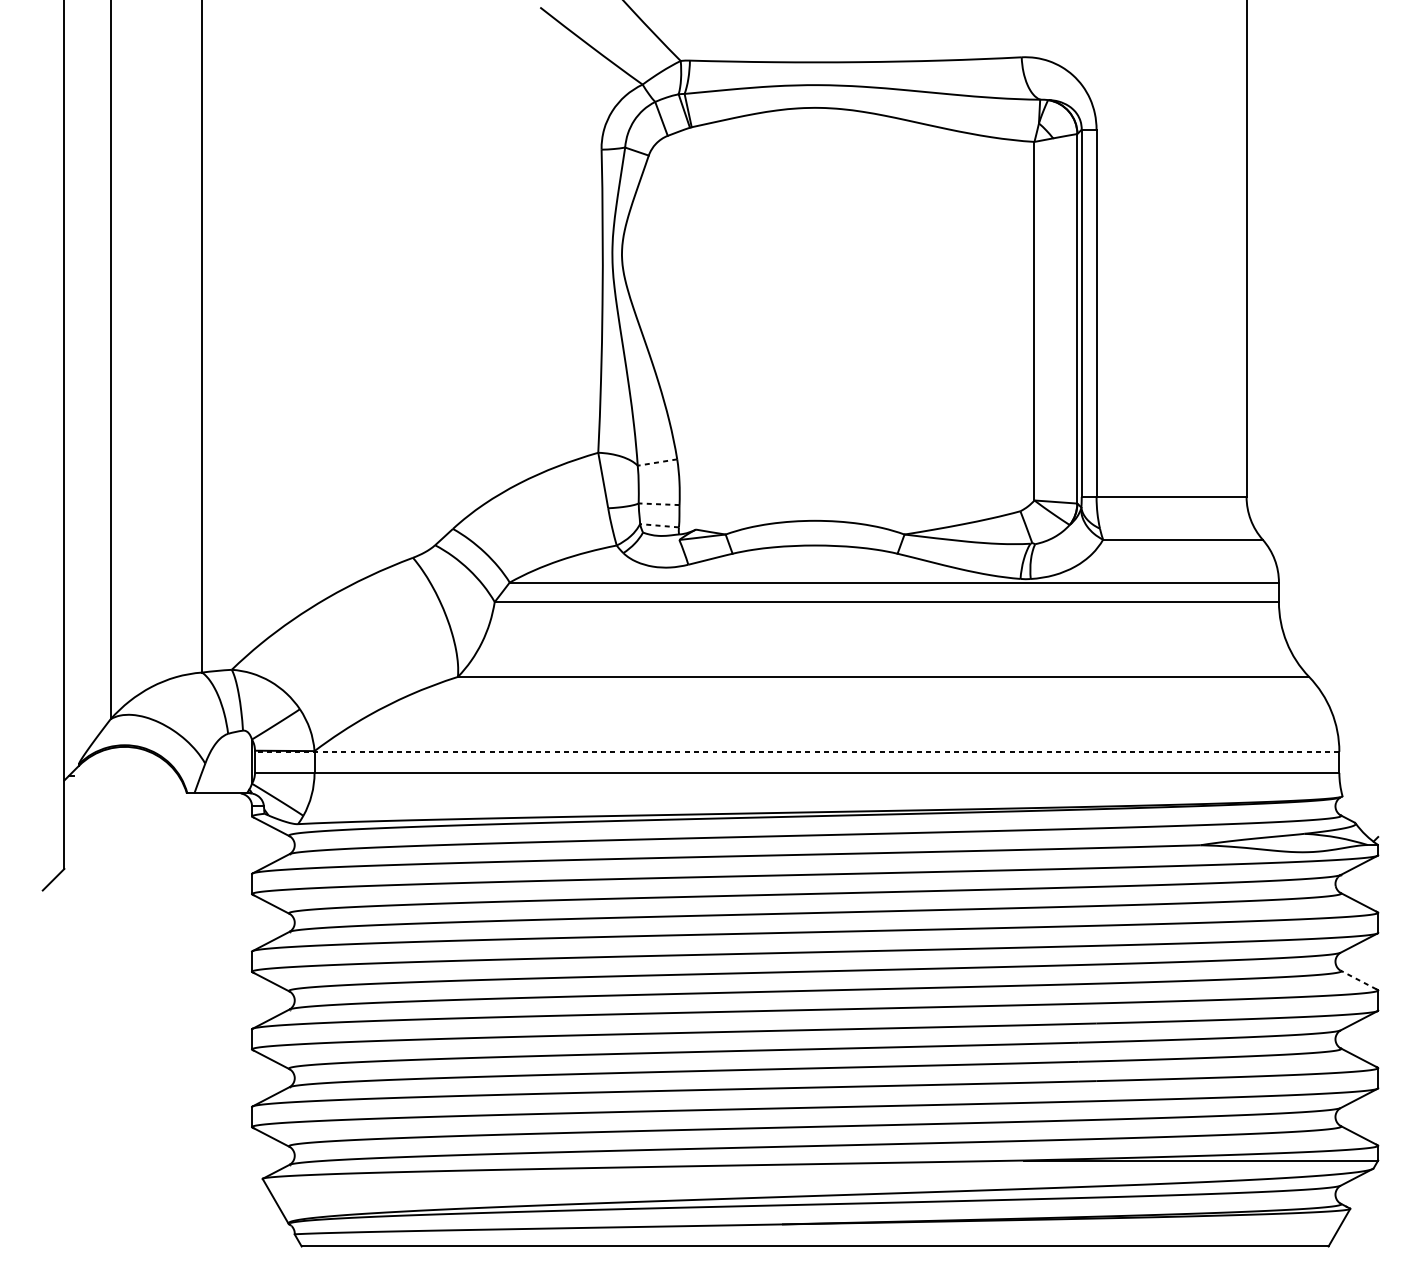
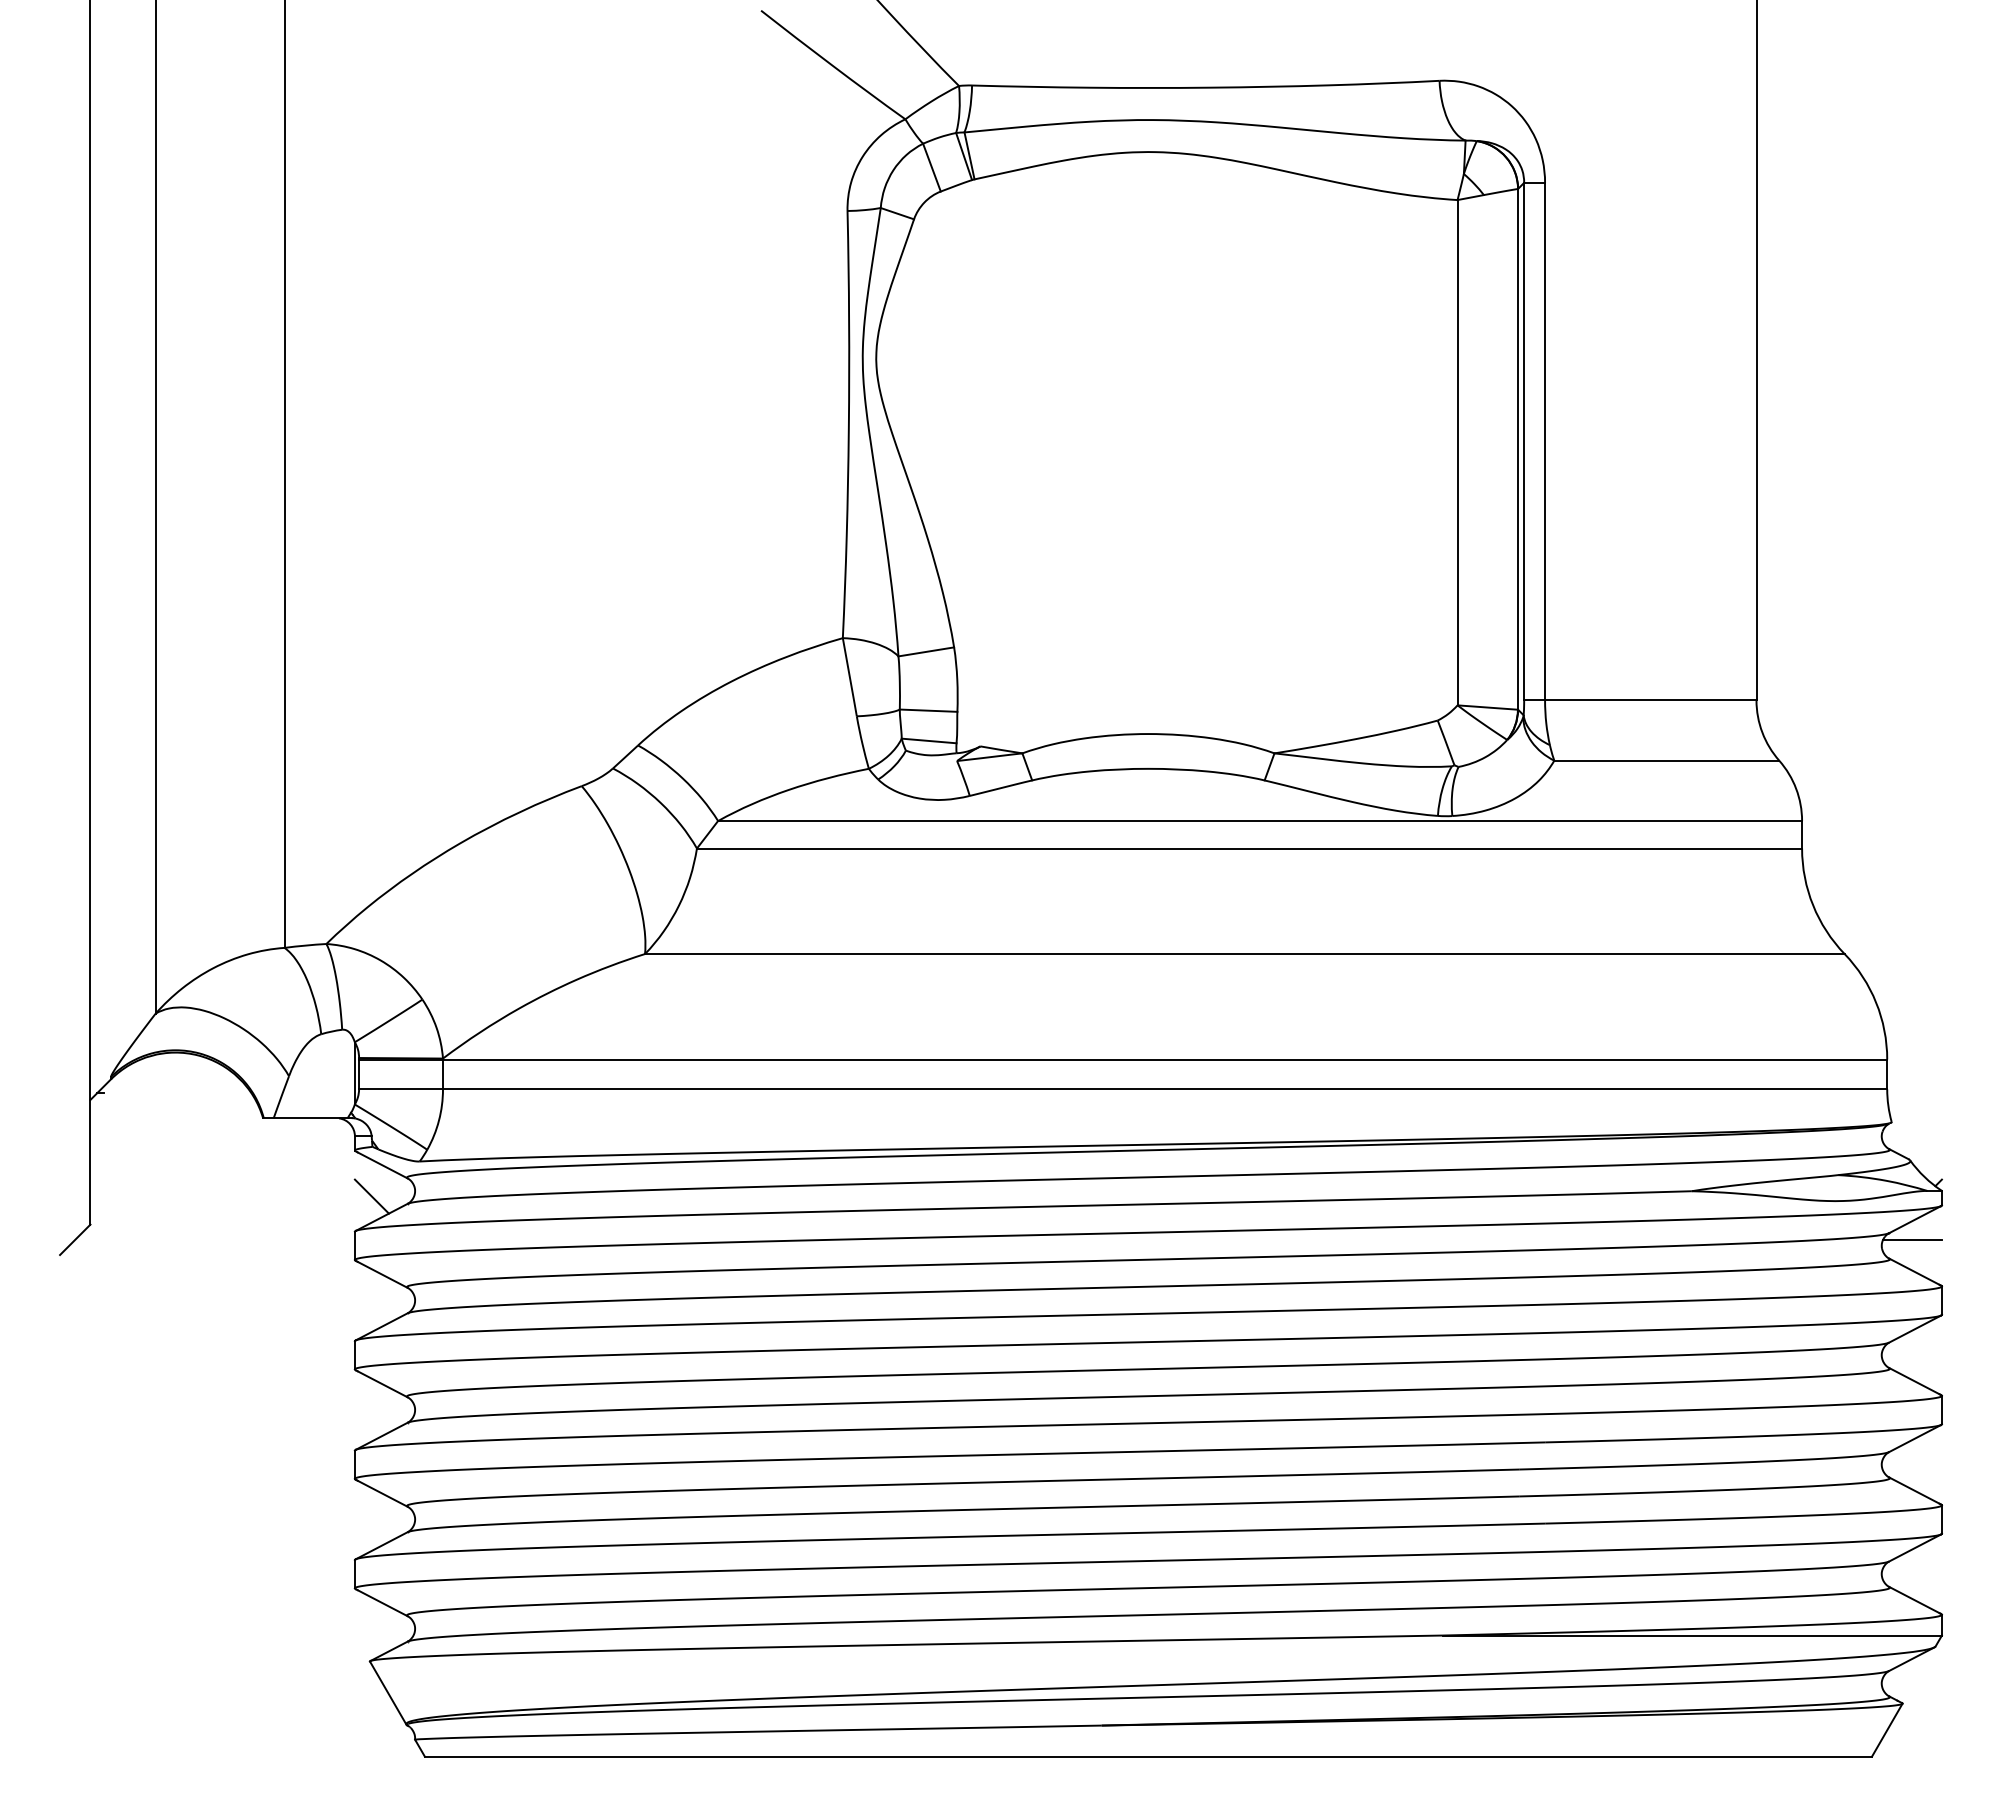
line: (656, 462) -> (925, 651), dashed -> solid
line: (659, 504) -> (928, 710), dashed -> solid
line: (659, 525) -> (928, 740), dashed -> solid
line: (796, 751) -> (1122, 1059), dashed -> solid
line: (263, 848) -> (371, 1196), added
line: (1357, 879) -> (1912, 1239), added
line: (1358, 979) -> (1913, 1380), dashed -> solid

